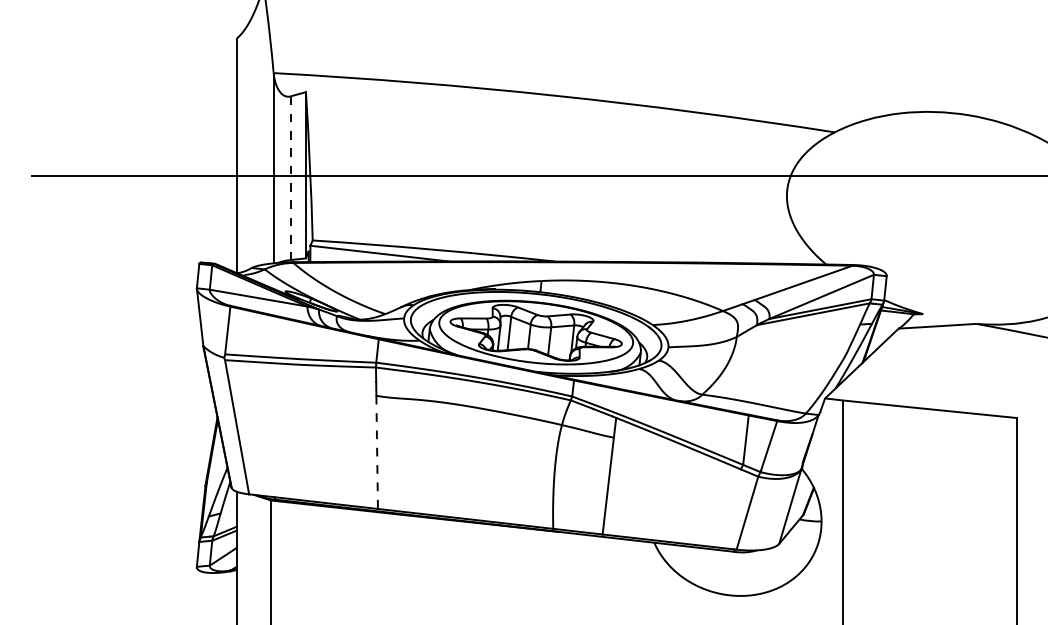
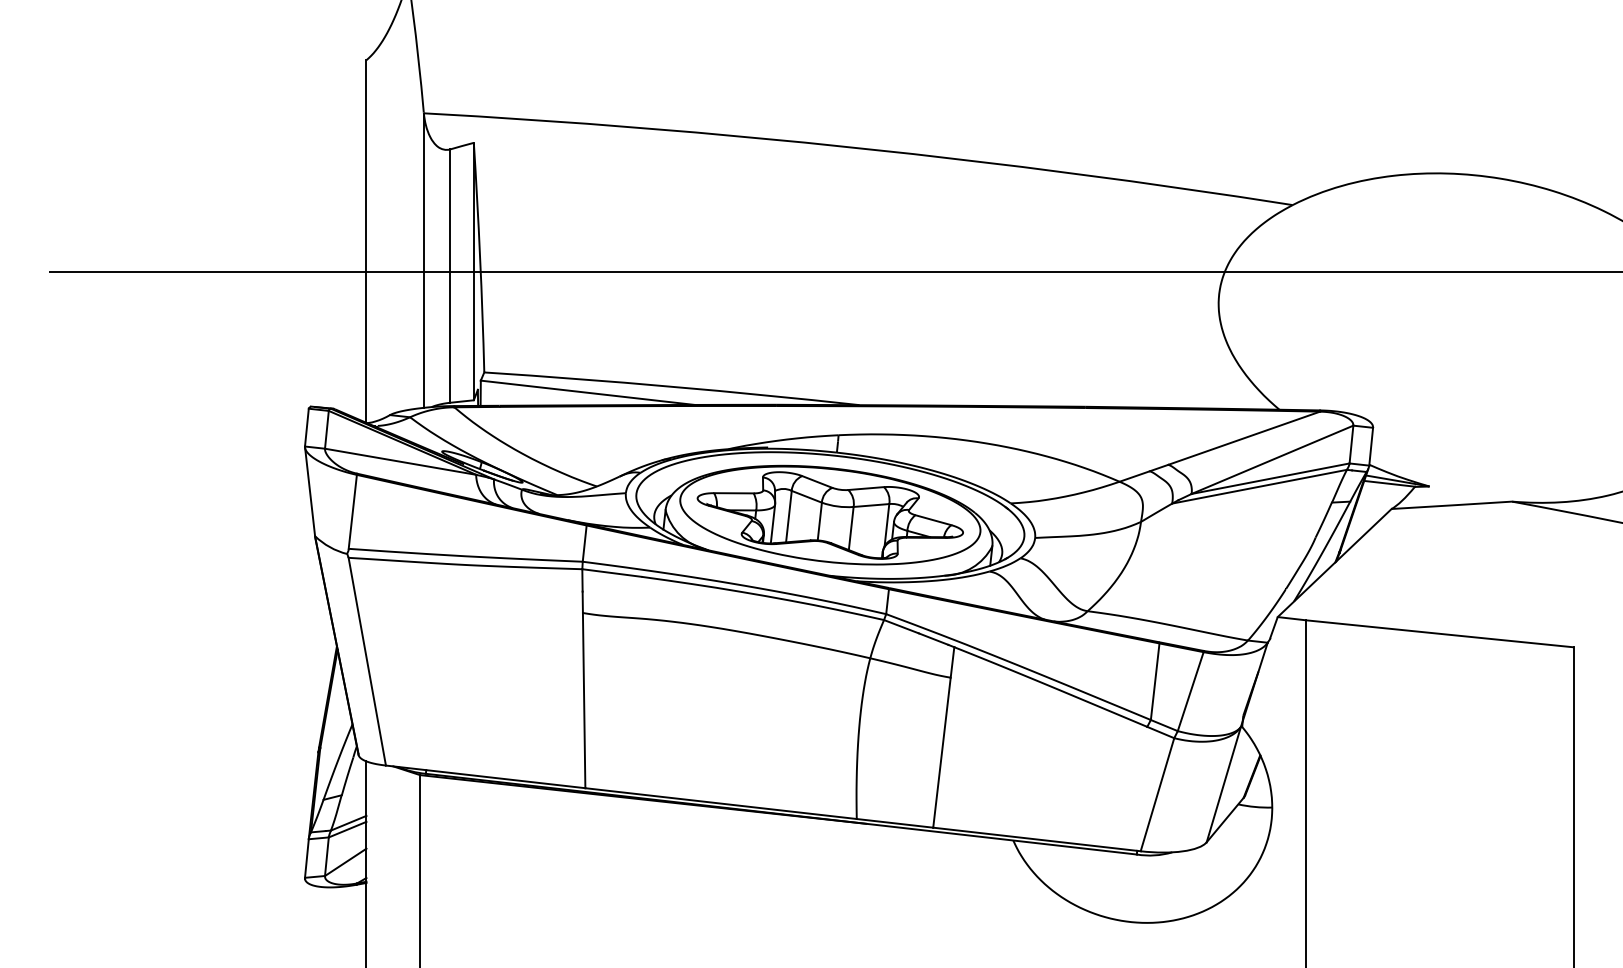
line: (290, 178) -> (449, 276), dashed -> solid
line: (377, 452) -> (584, 700), dashed -> solid

